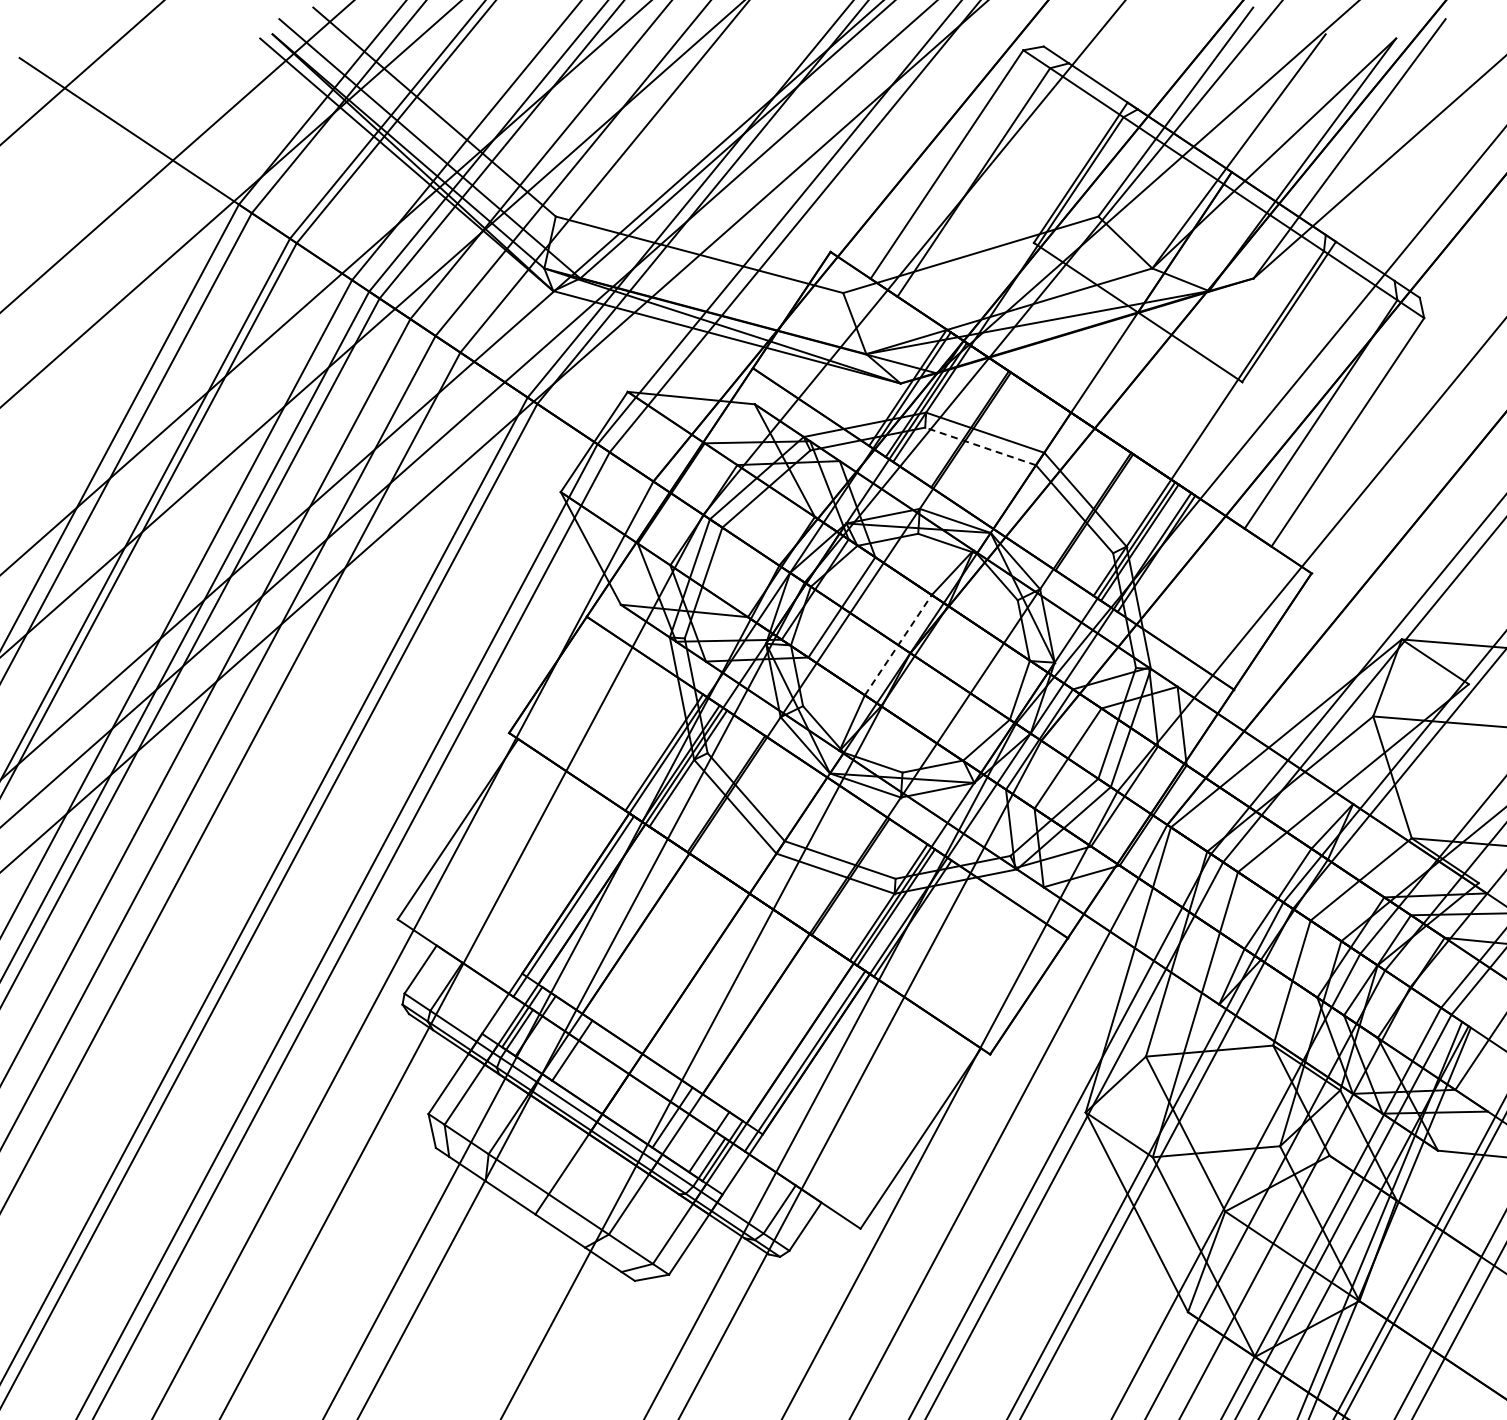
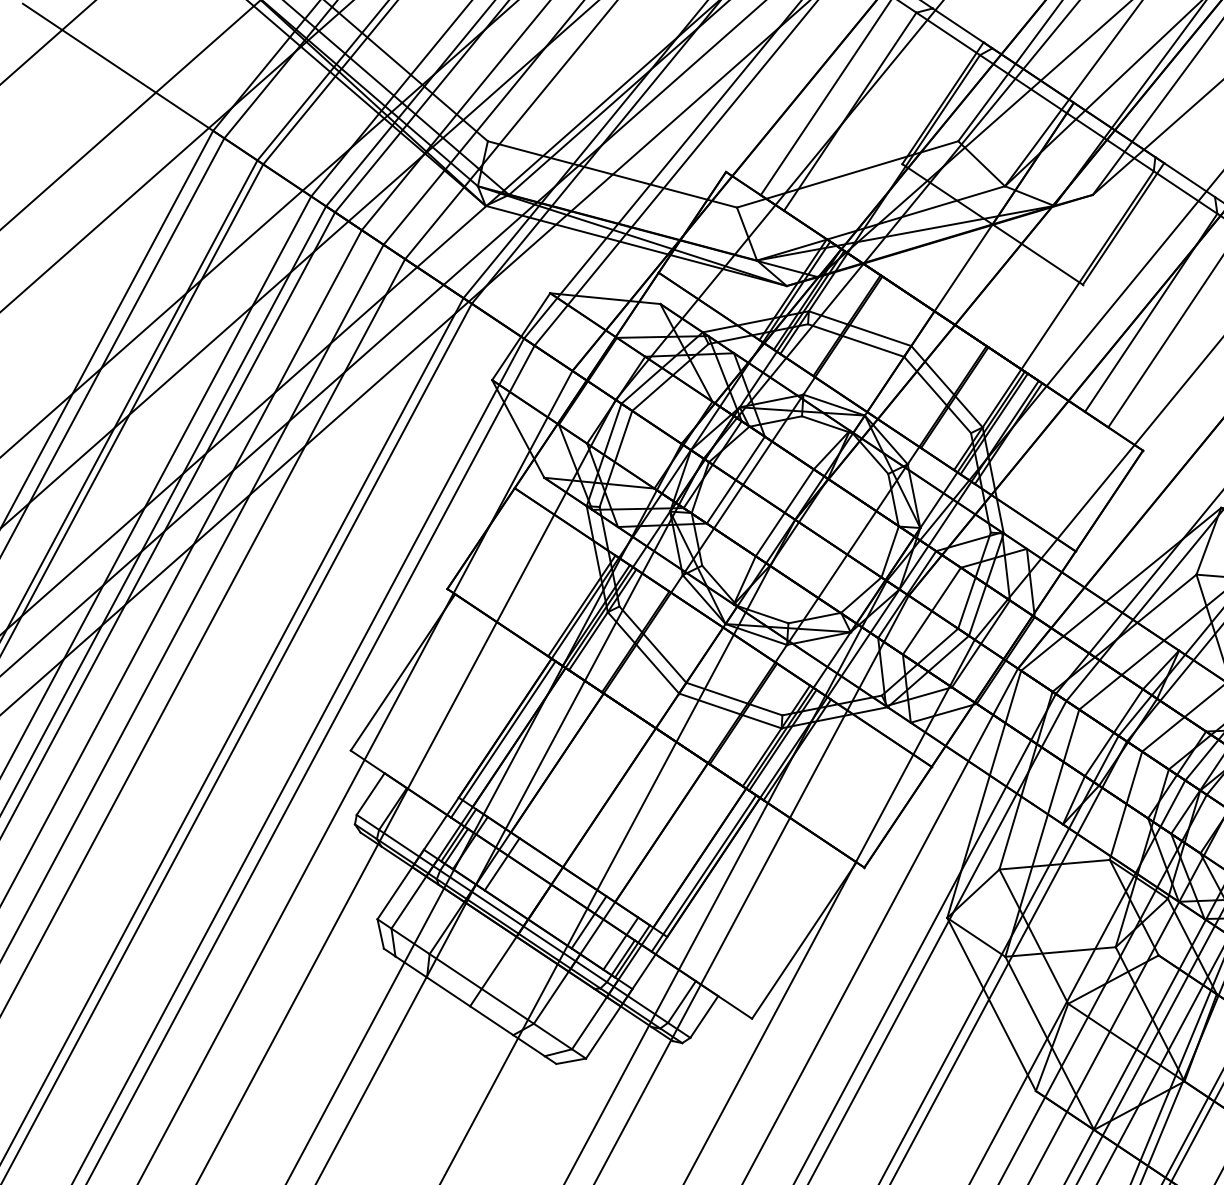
line: (980, 446) -> (856, 340), dashed -> solid
line: (898, 644) -> (784, 512), dashed -> solid

